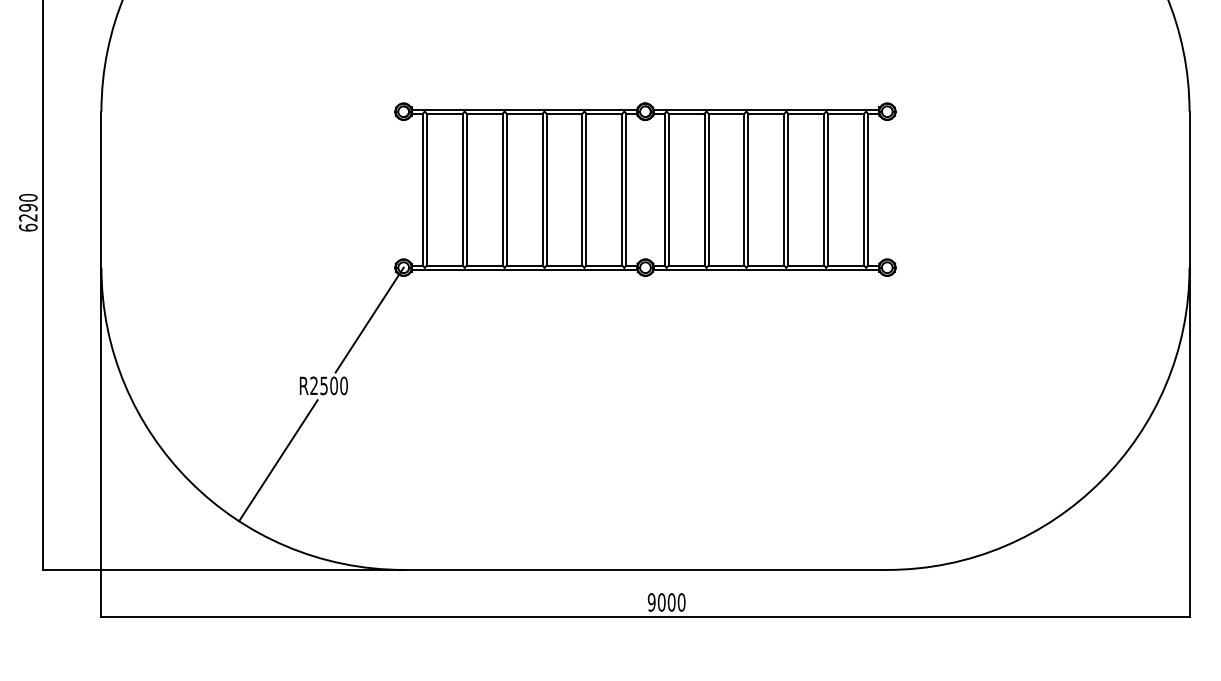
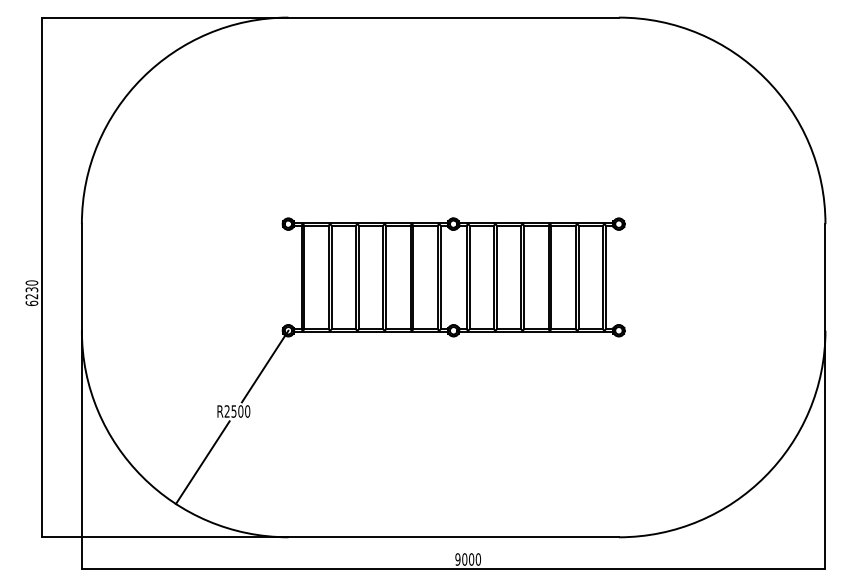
text: (27, 207) -> (31, 289), 6290 -> 6230

